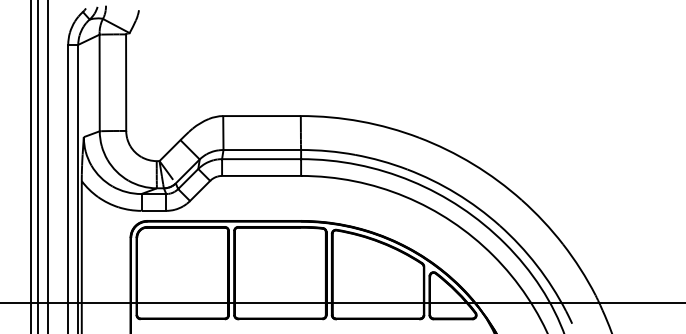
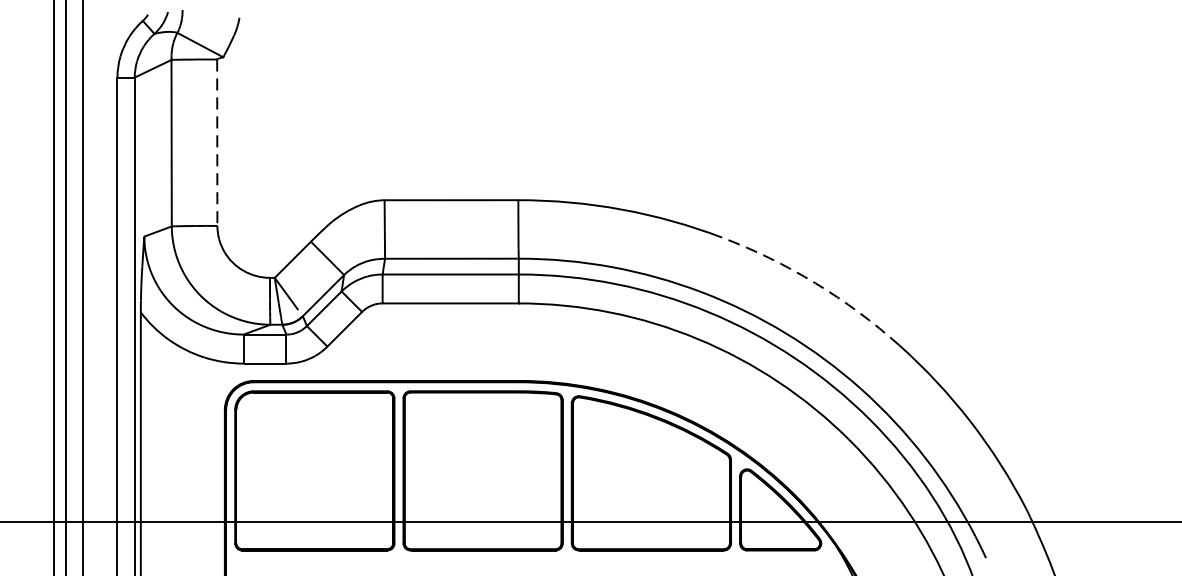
line: (126, 83) -> (217, 144), solid -> dashed
line: (473, 164) -> (815, 283), solid -> dashed

